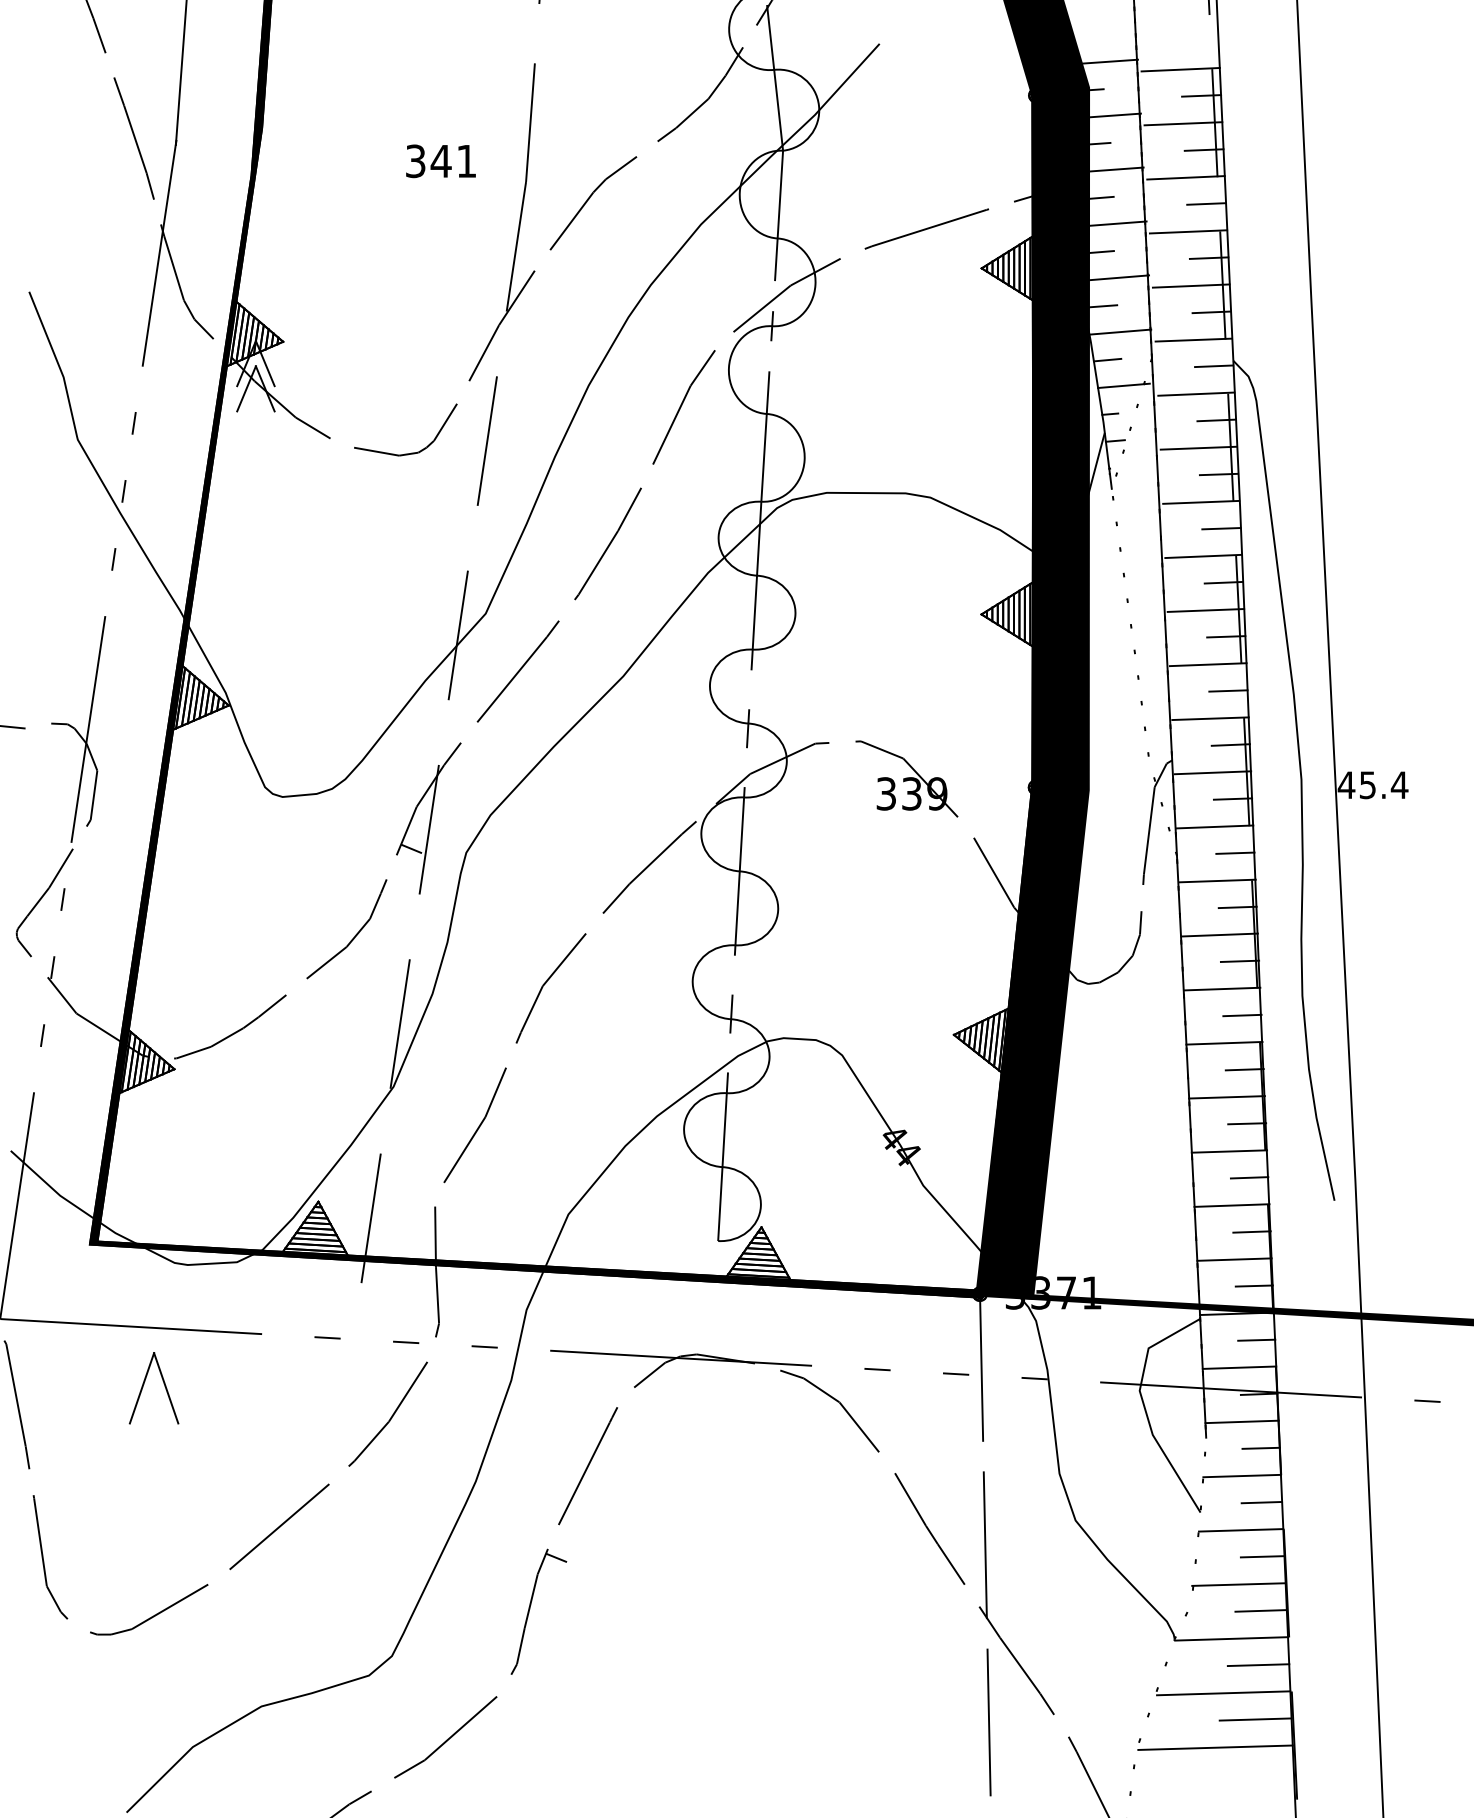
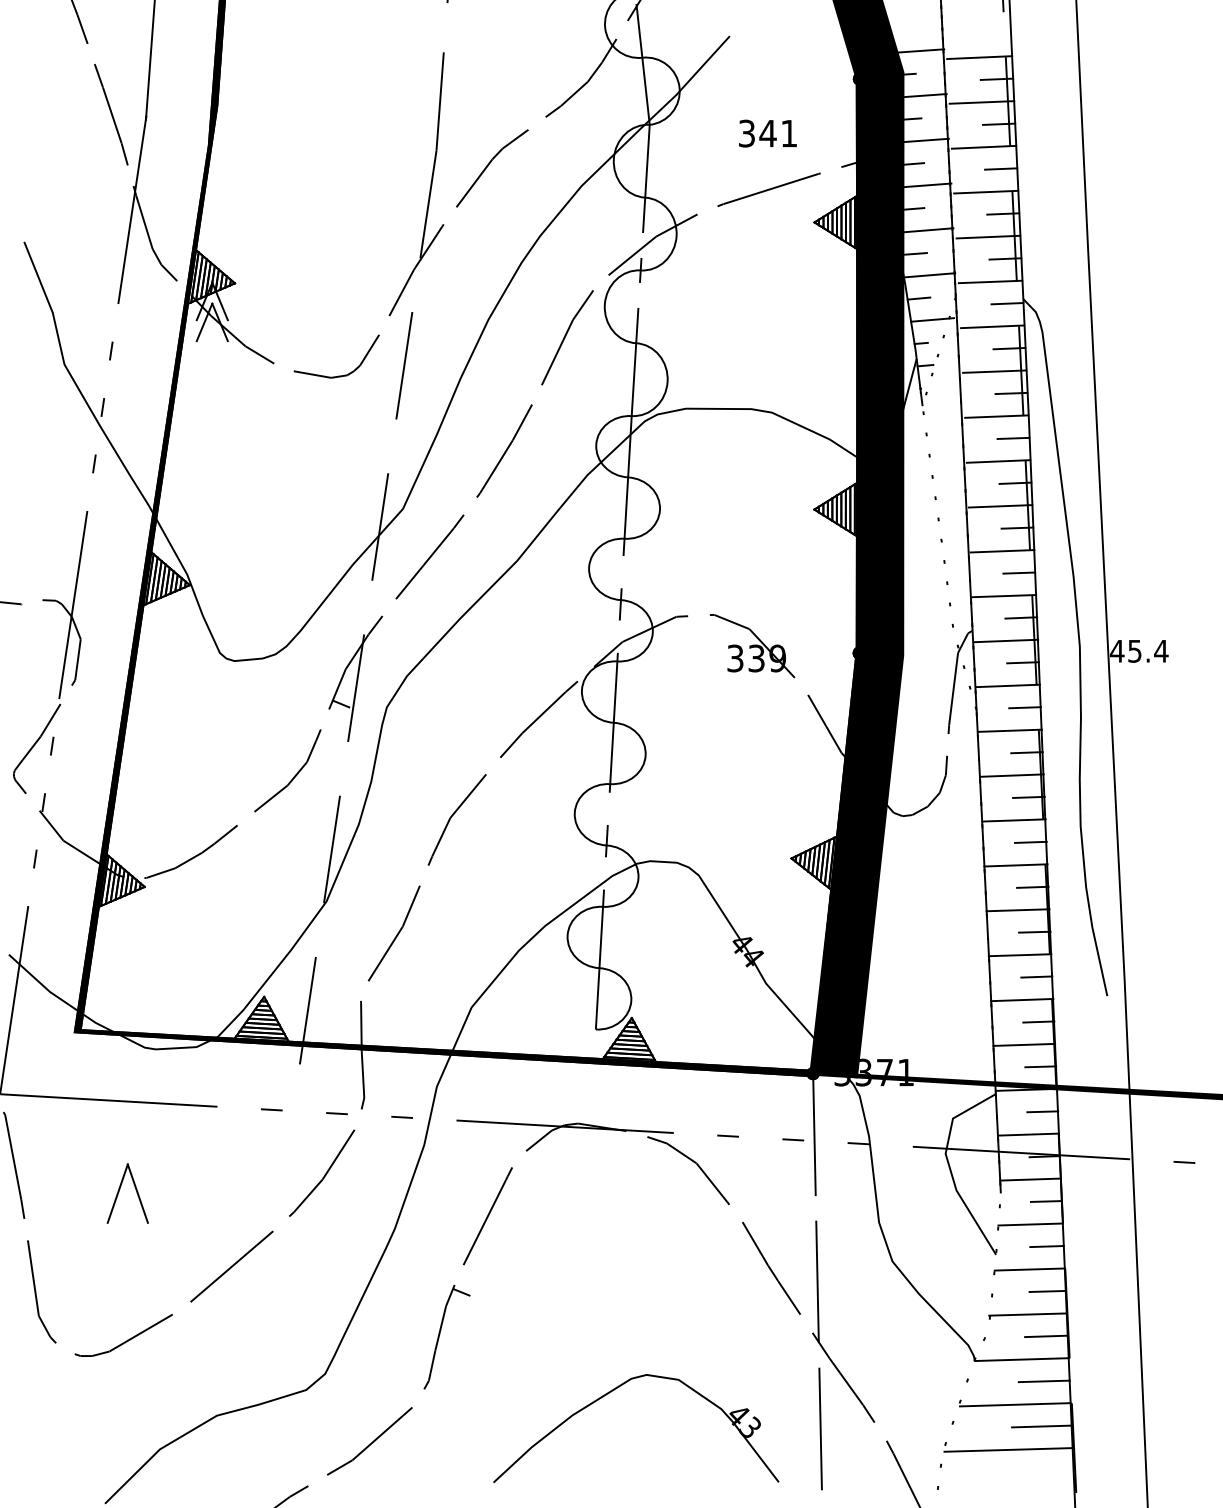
text: (440, 161) -> (767, 133), moved
part: (145, 1383) -> (120, 1189), moved
part: (743, 1674) -> (616, 1389), added

